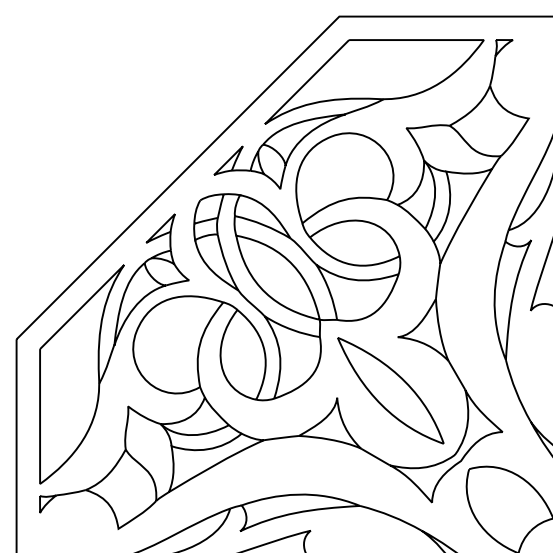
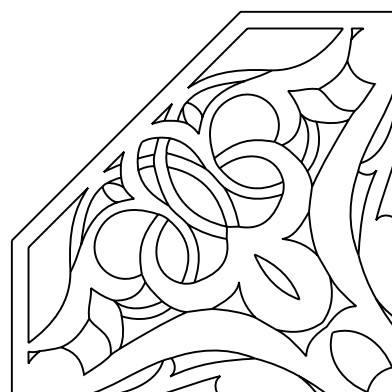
part: (390, 390) -> (276, 276), size x0.6

